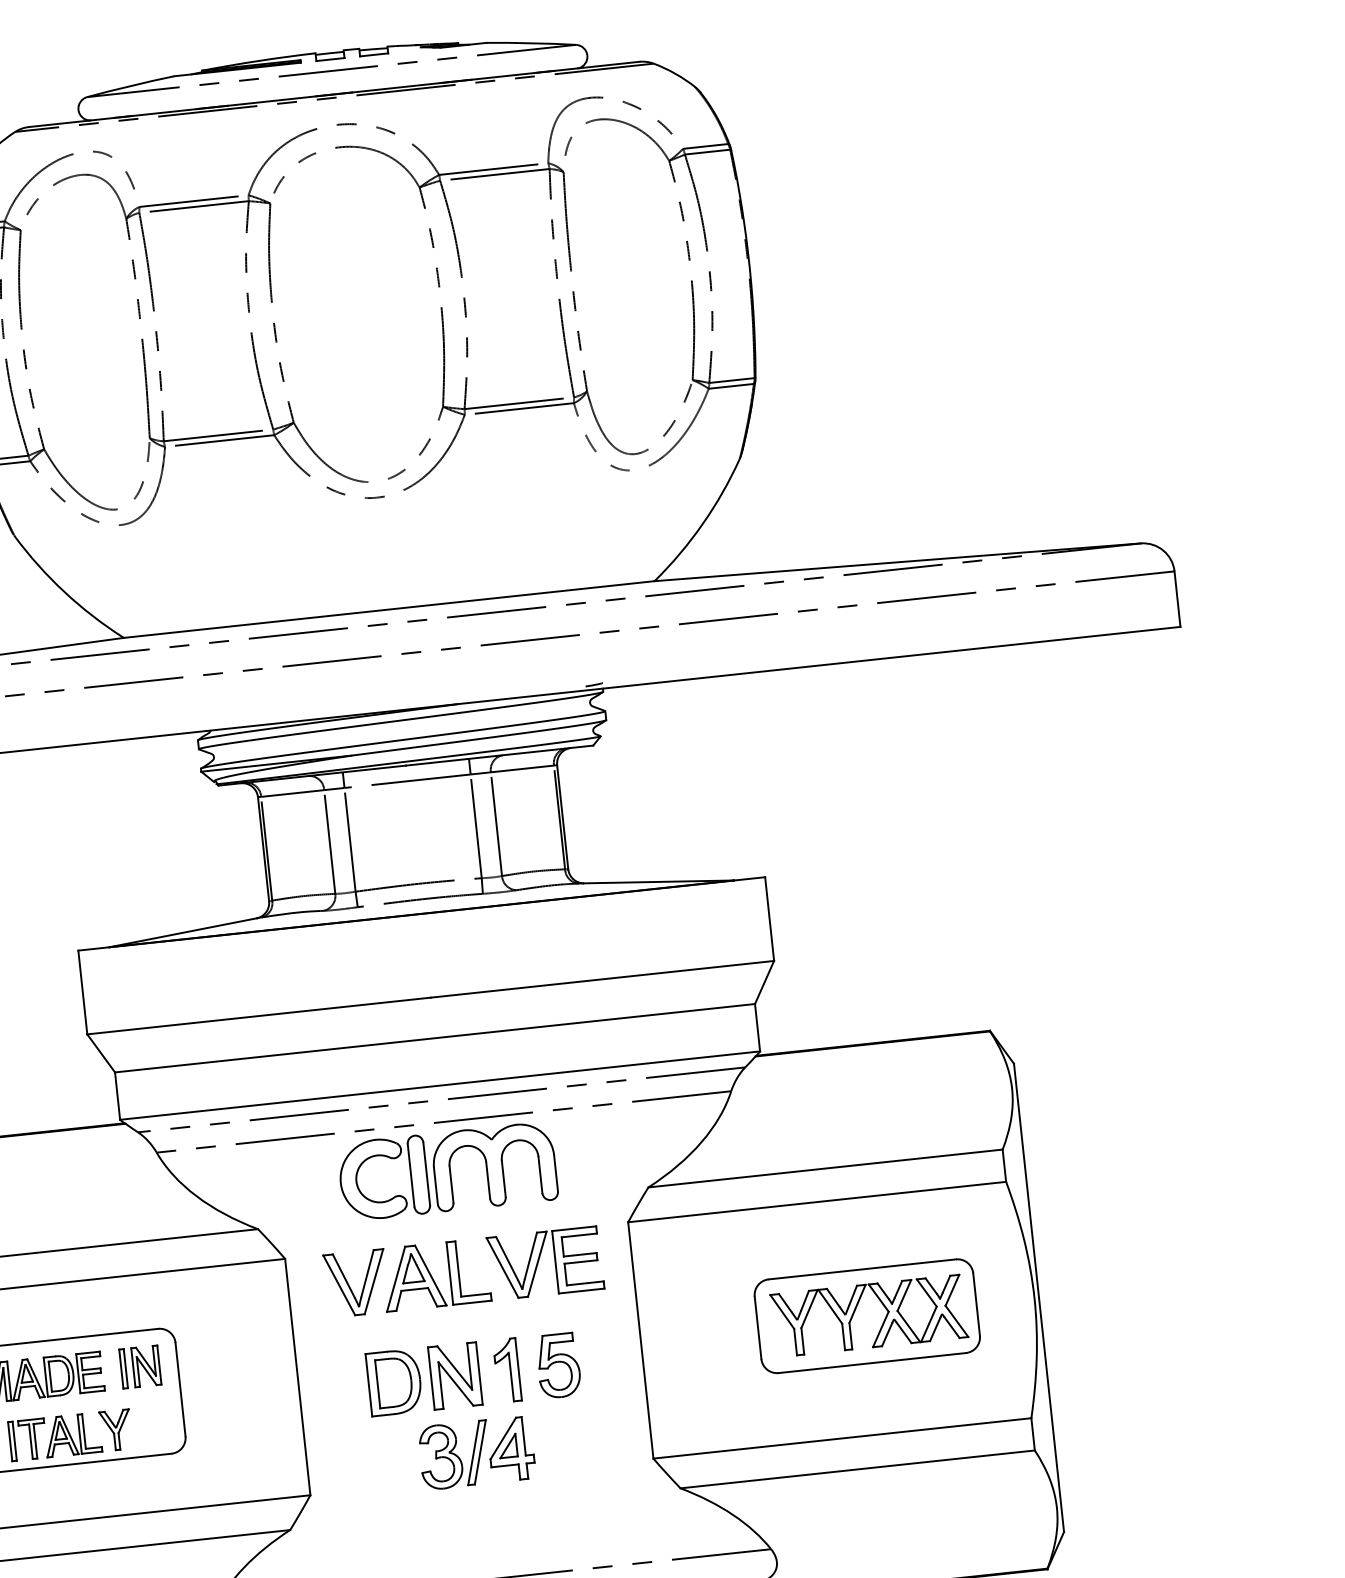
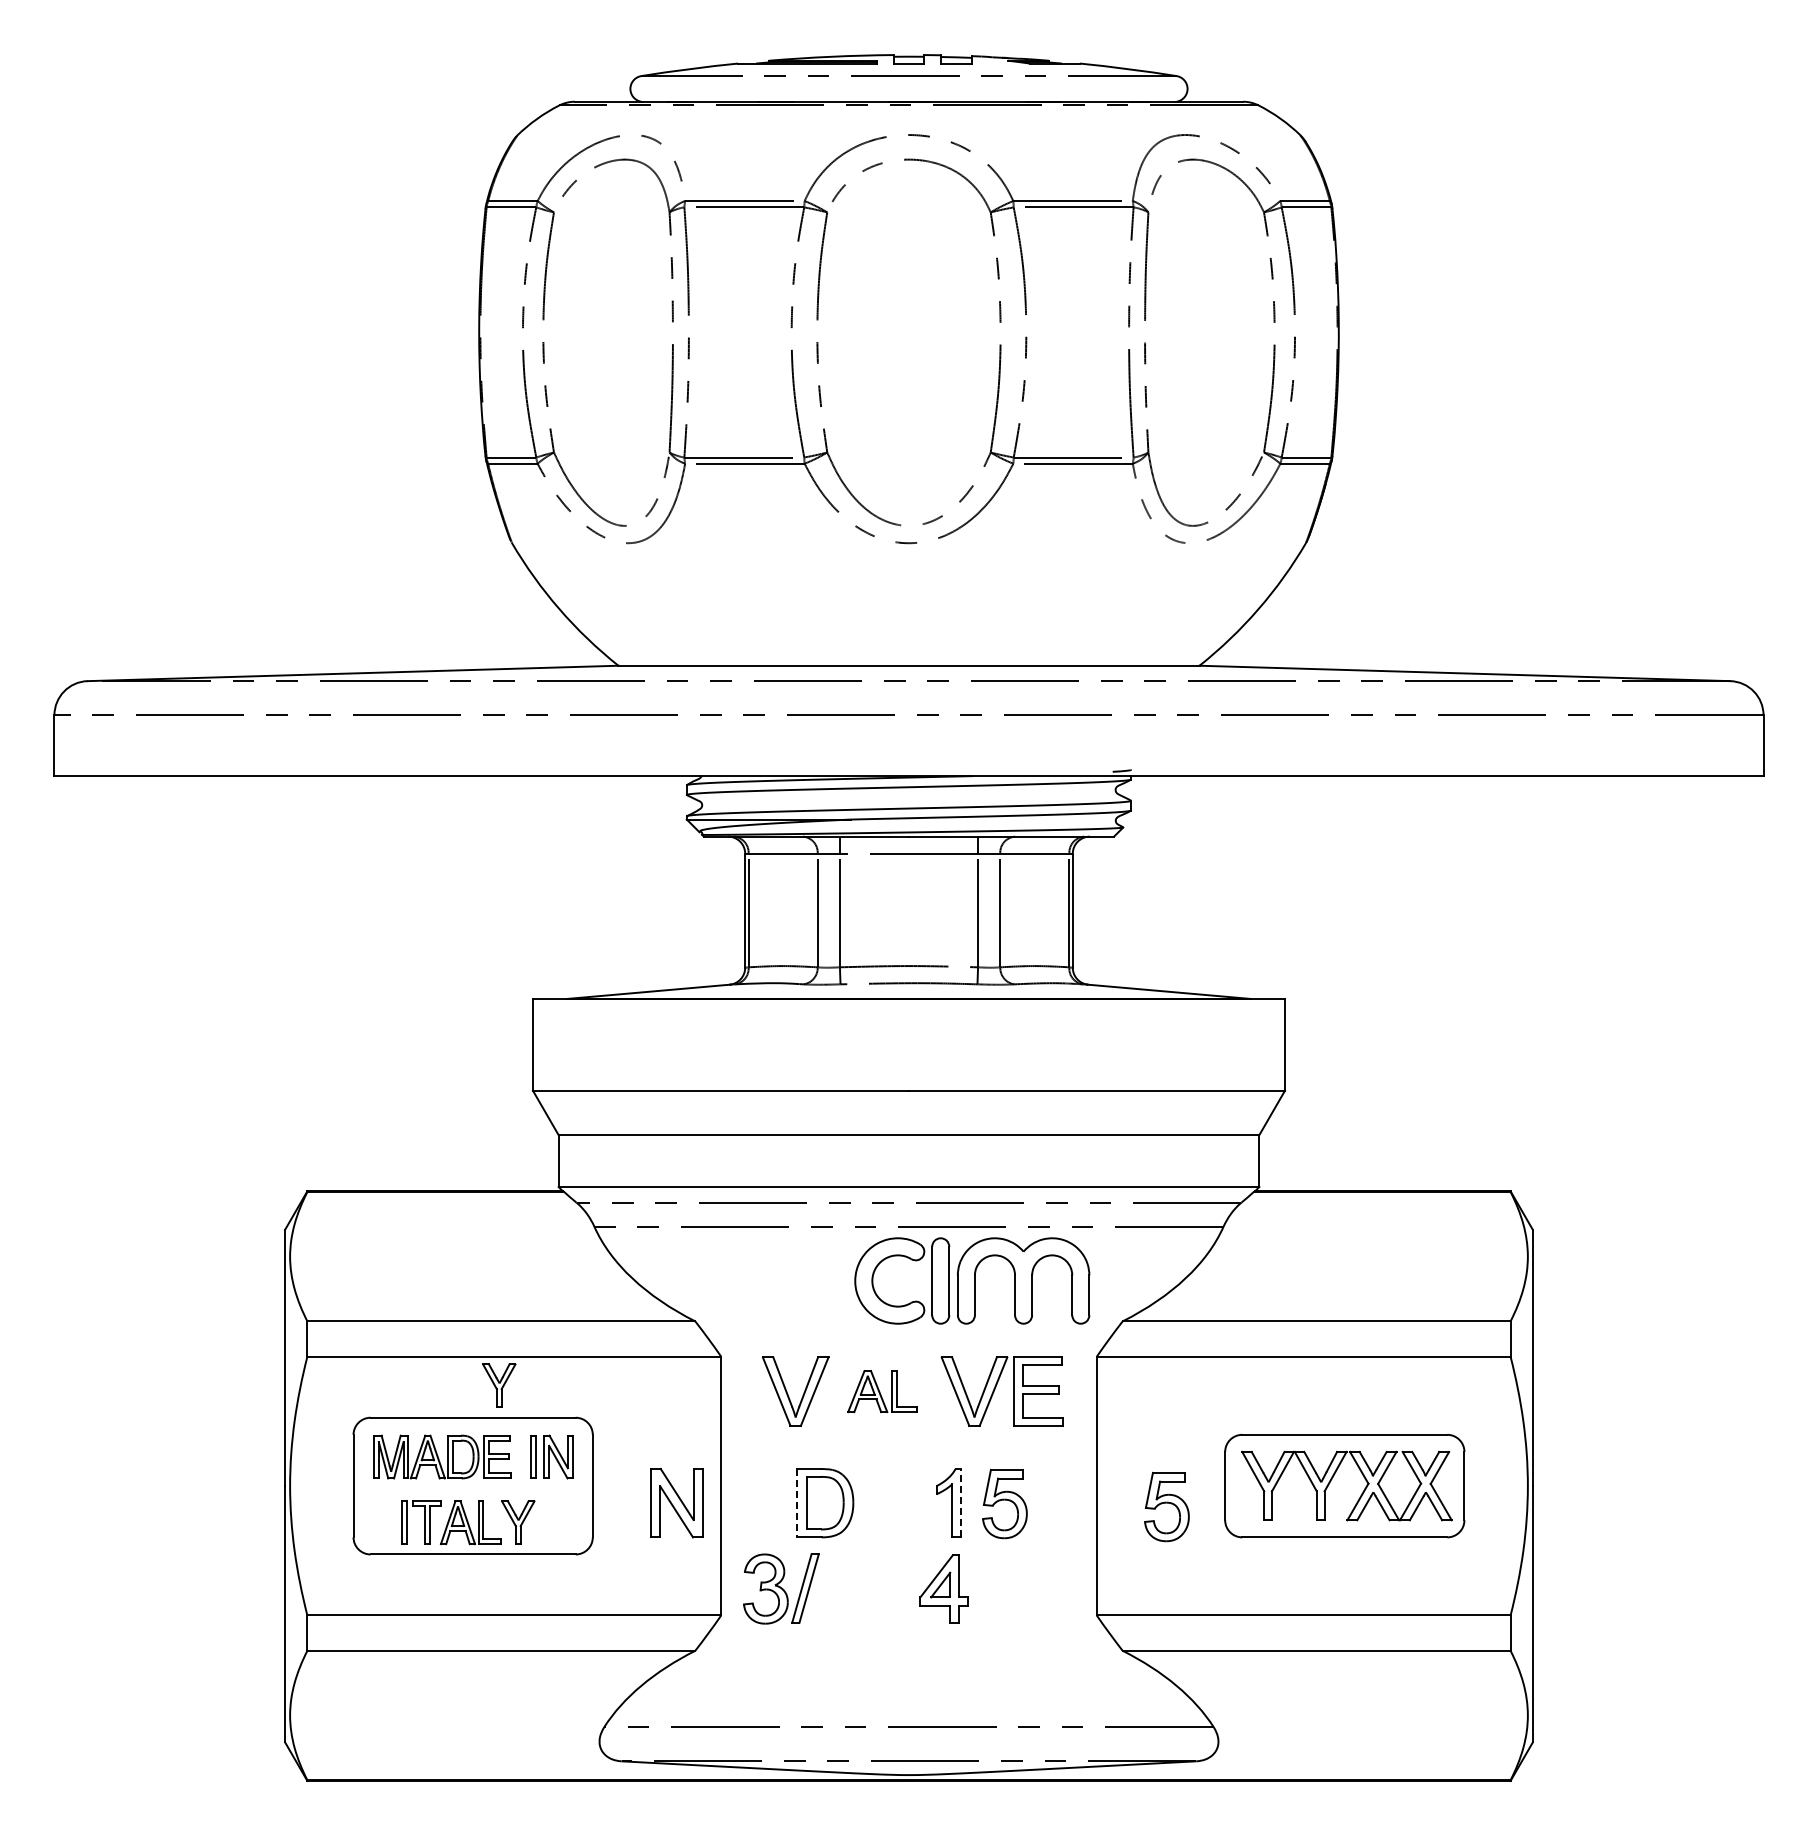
part: (447, 1171) -> (972, 1280), moved
part: (435, 1274) -> (882, 1391), size x0.6
part: (85, 1306) -> (499, 1385), added
part: (706, 1352) -> (1166, 1506), added
line: (518, 1368) -> (961, 1502), solid -> dashed
part: (455, 1376) -> (676, 1503), moved
line: (369, 1385) -> (797, 1503), solid -> dashed
part: (455, 1454) -> (781, 1588), moved

